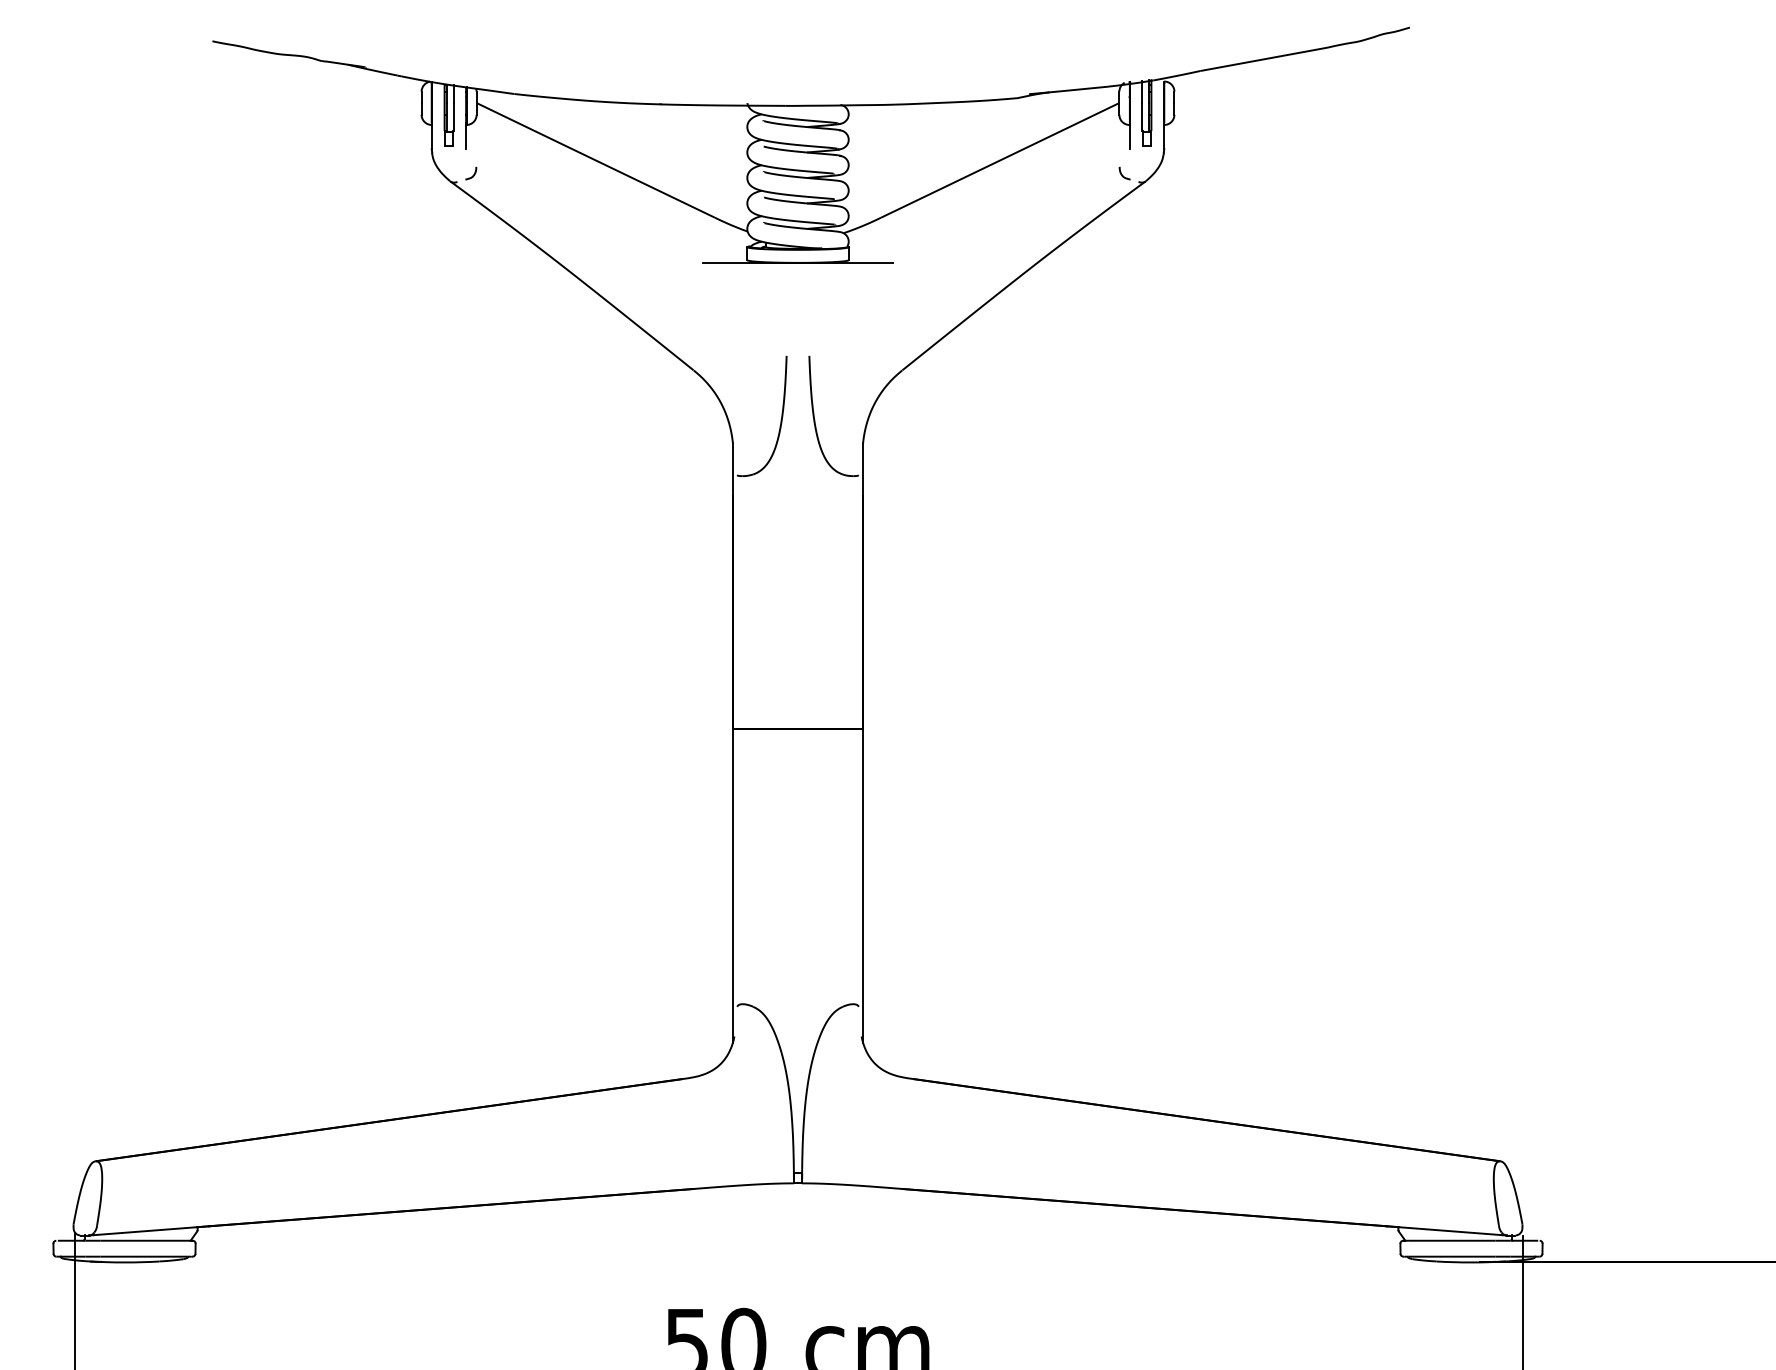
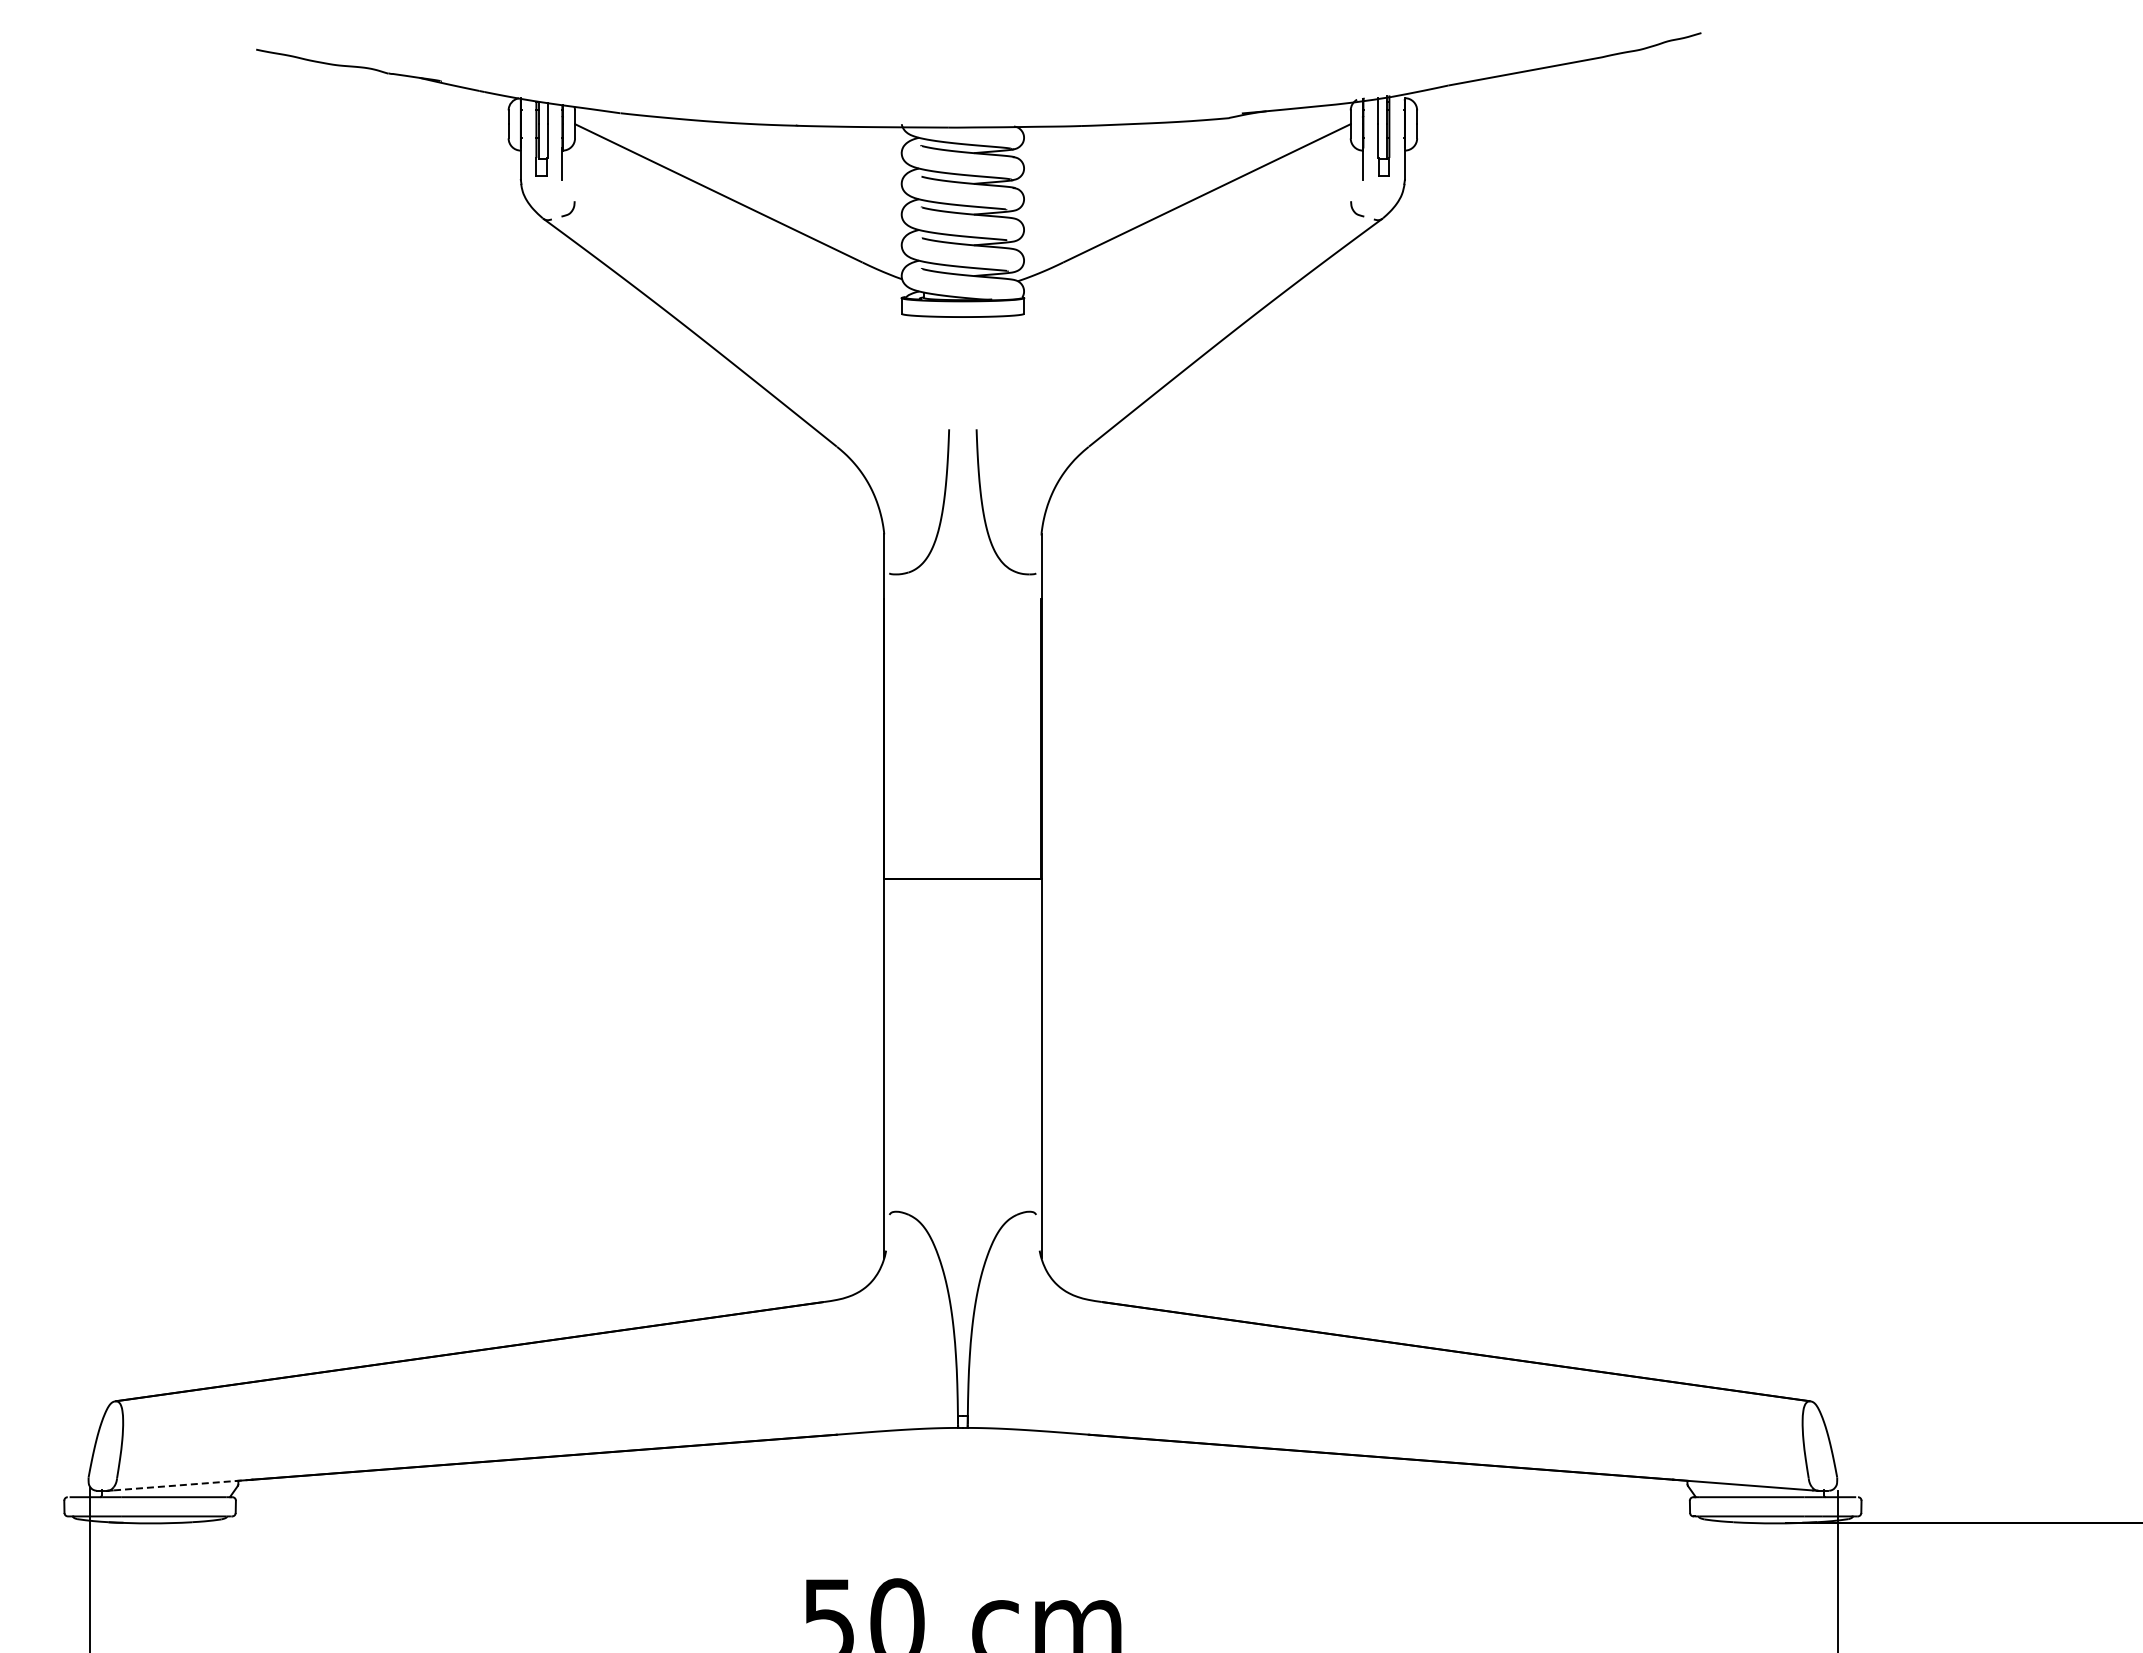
line: (797, 263) -> (962, 317), removed
line: (151, 1231) -> (182, 1485), solid -> dashed

